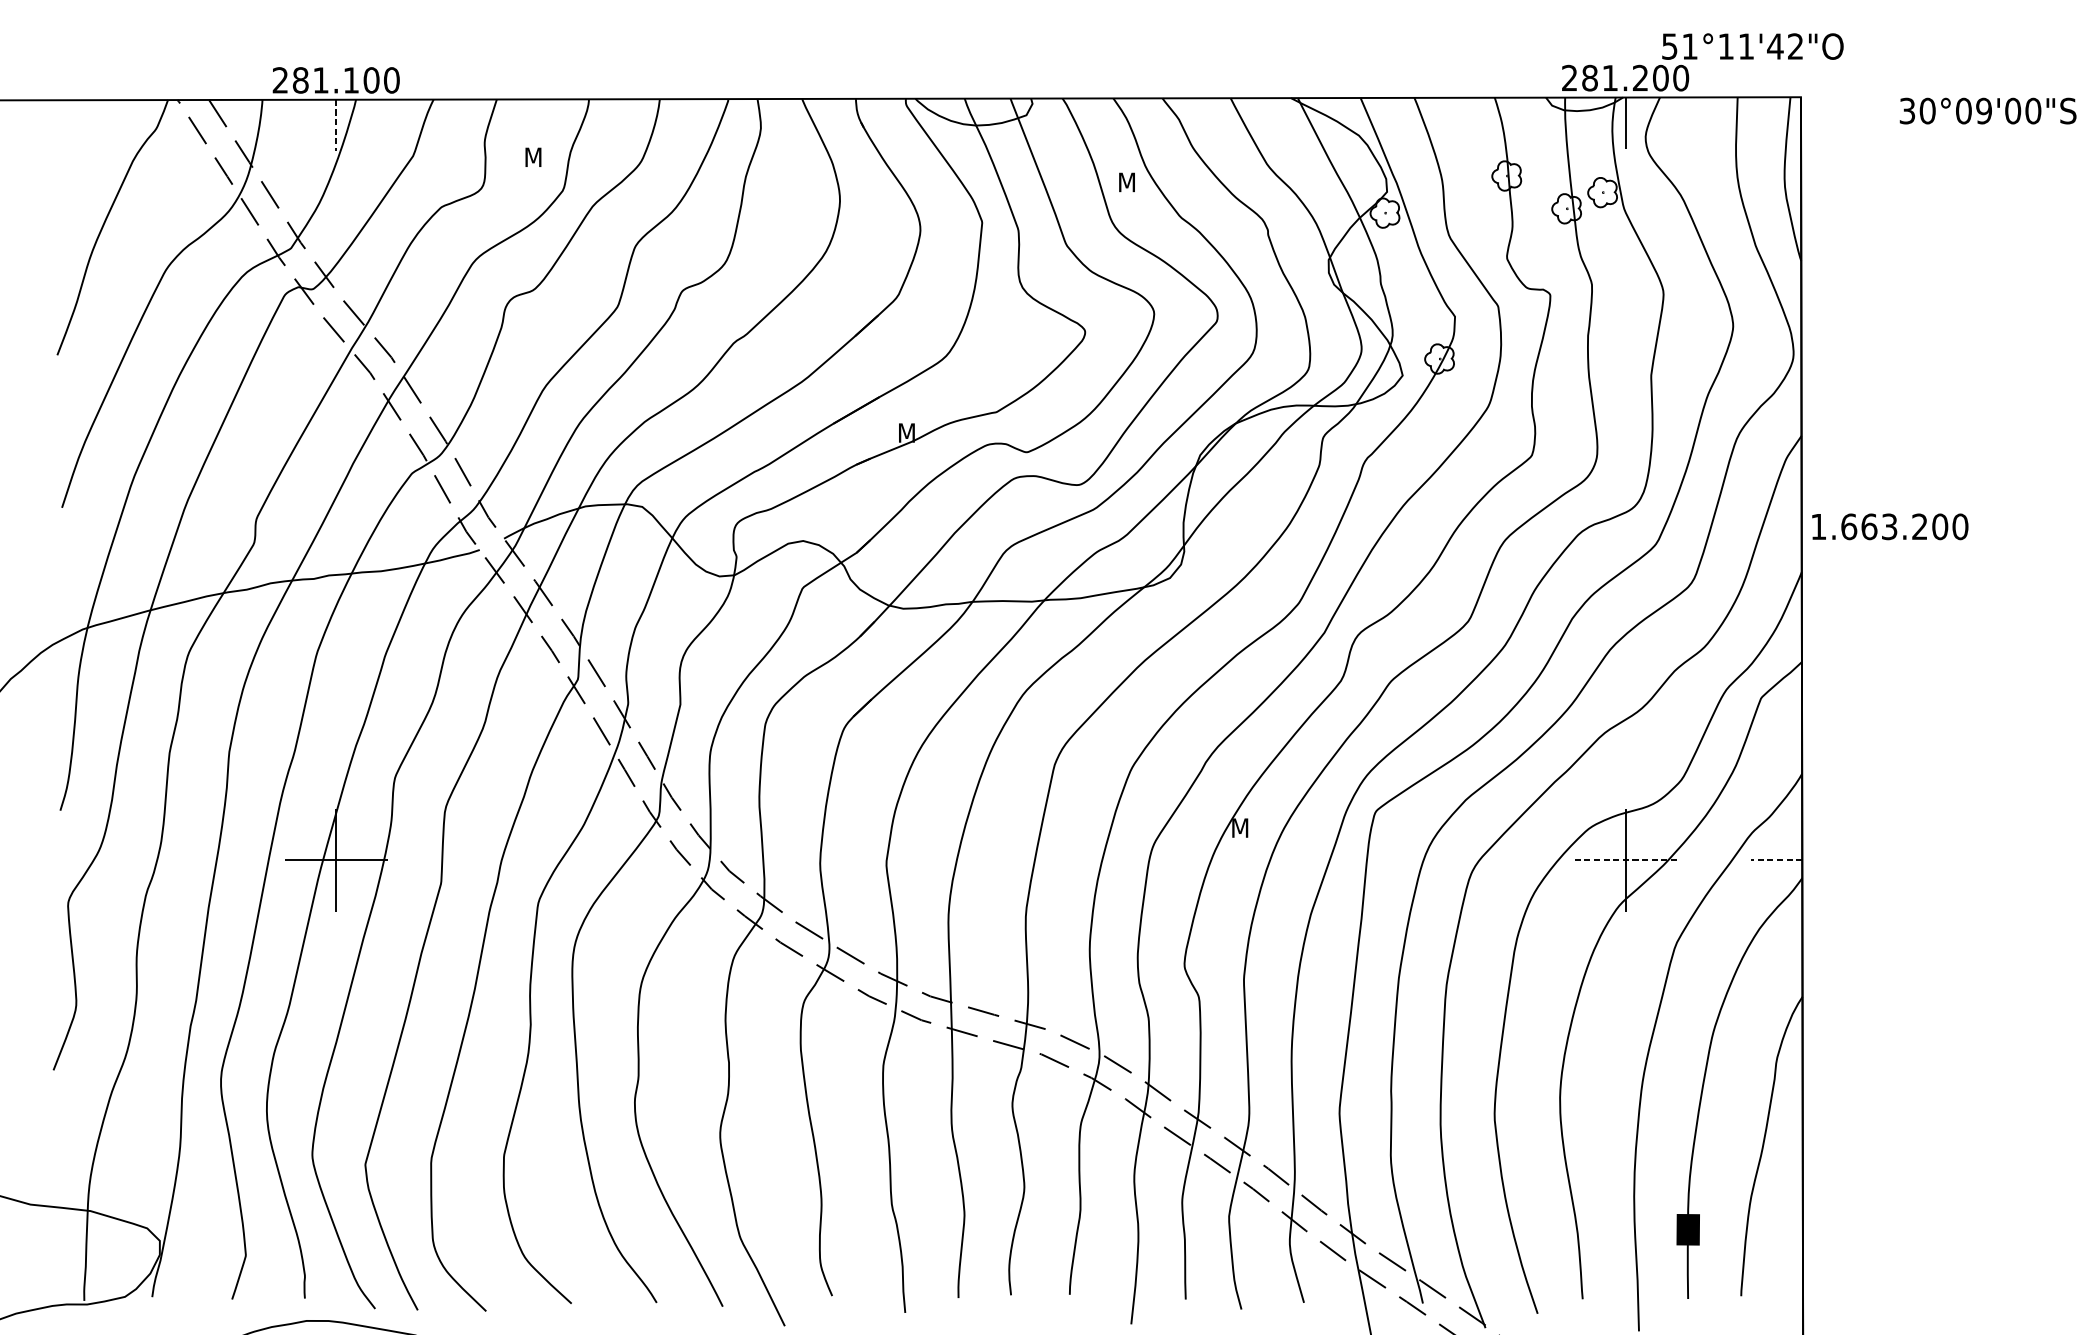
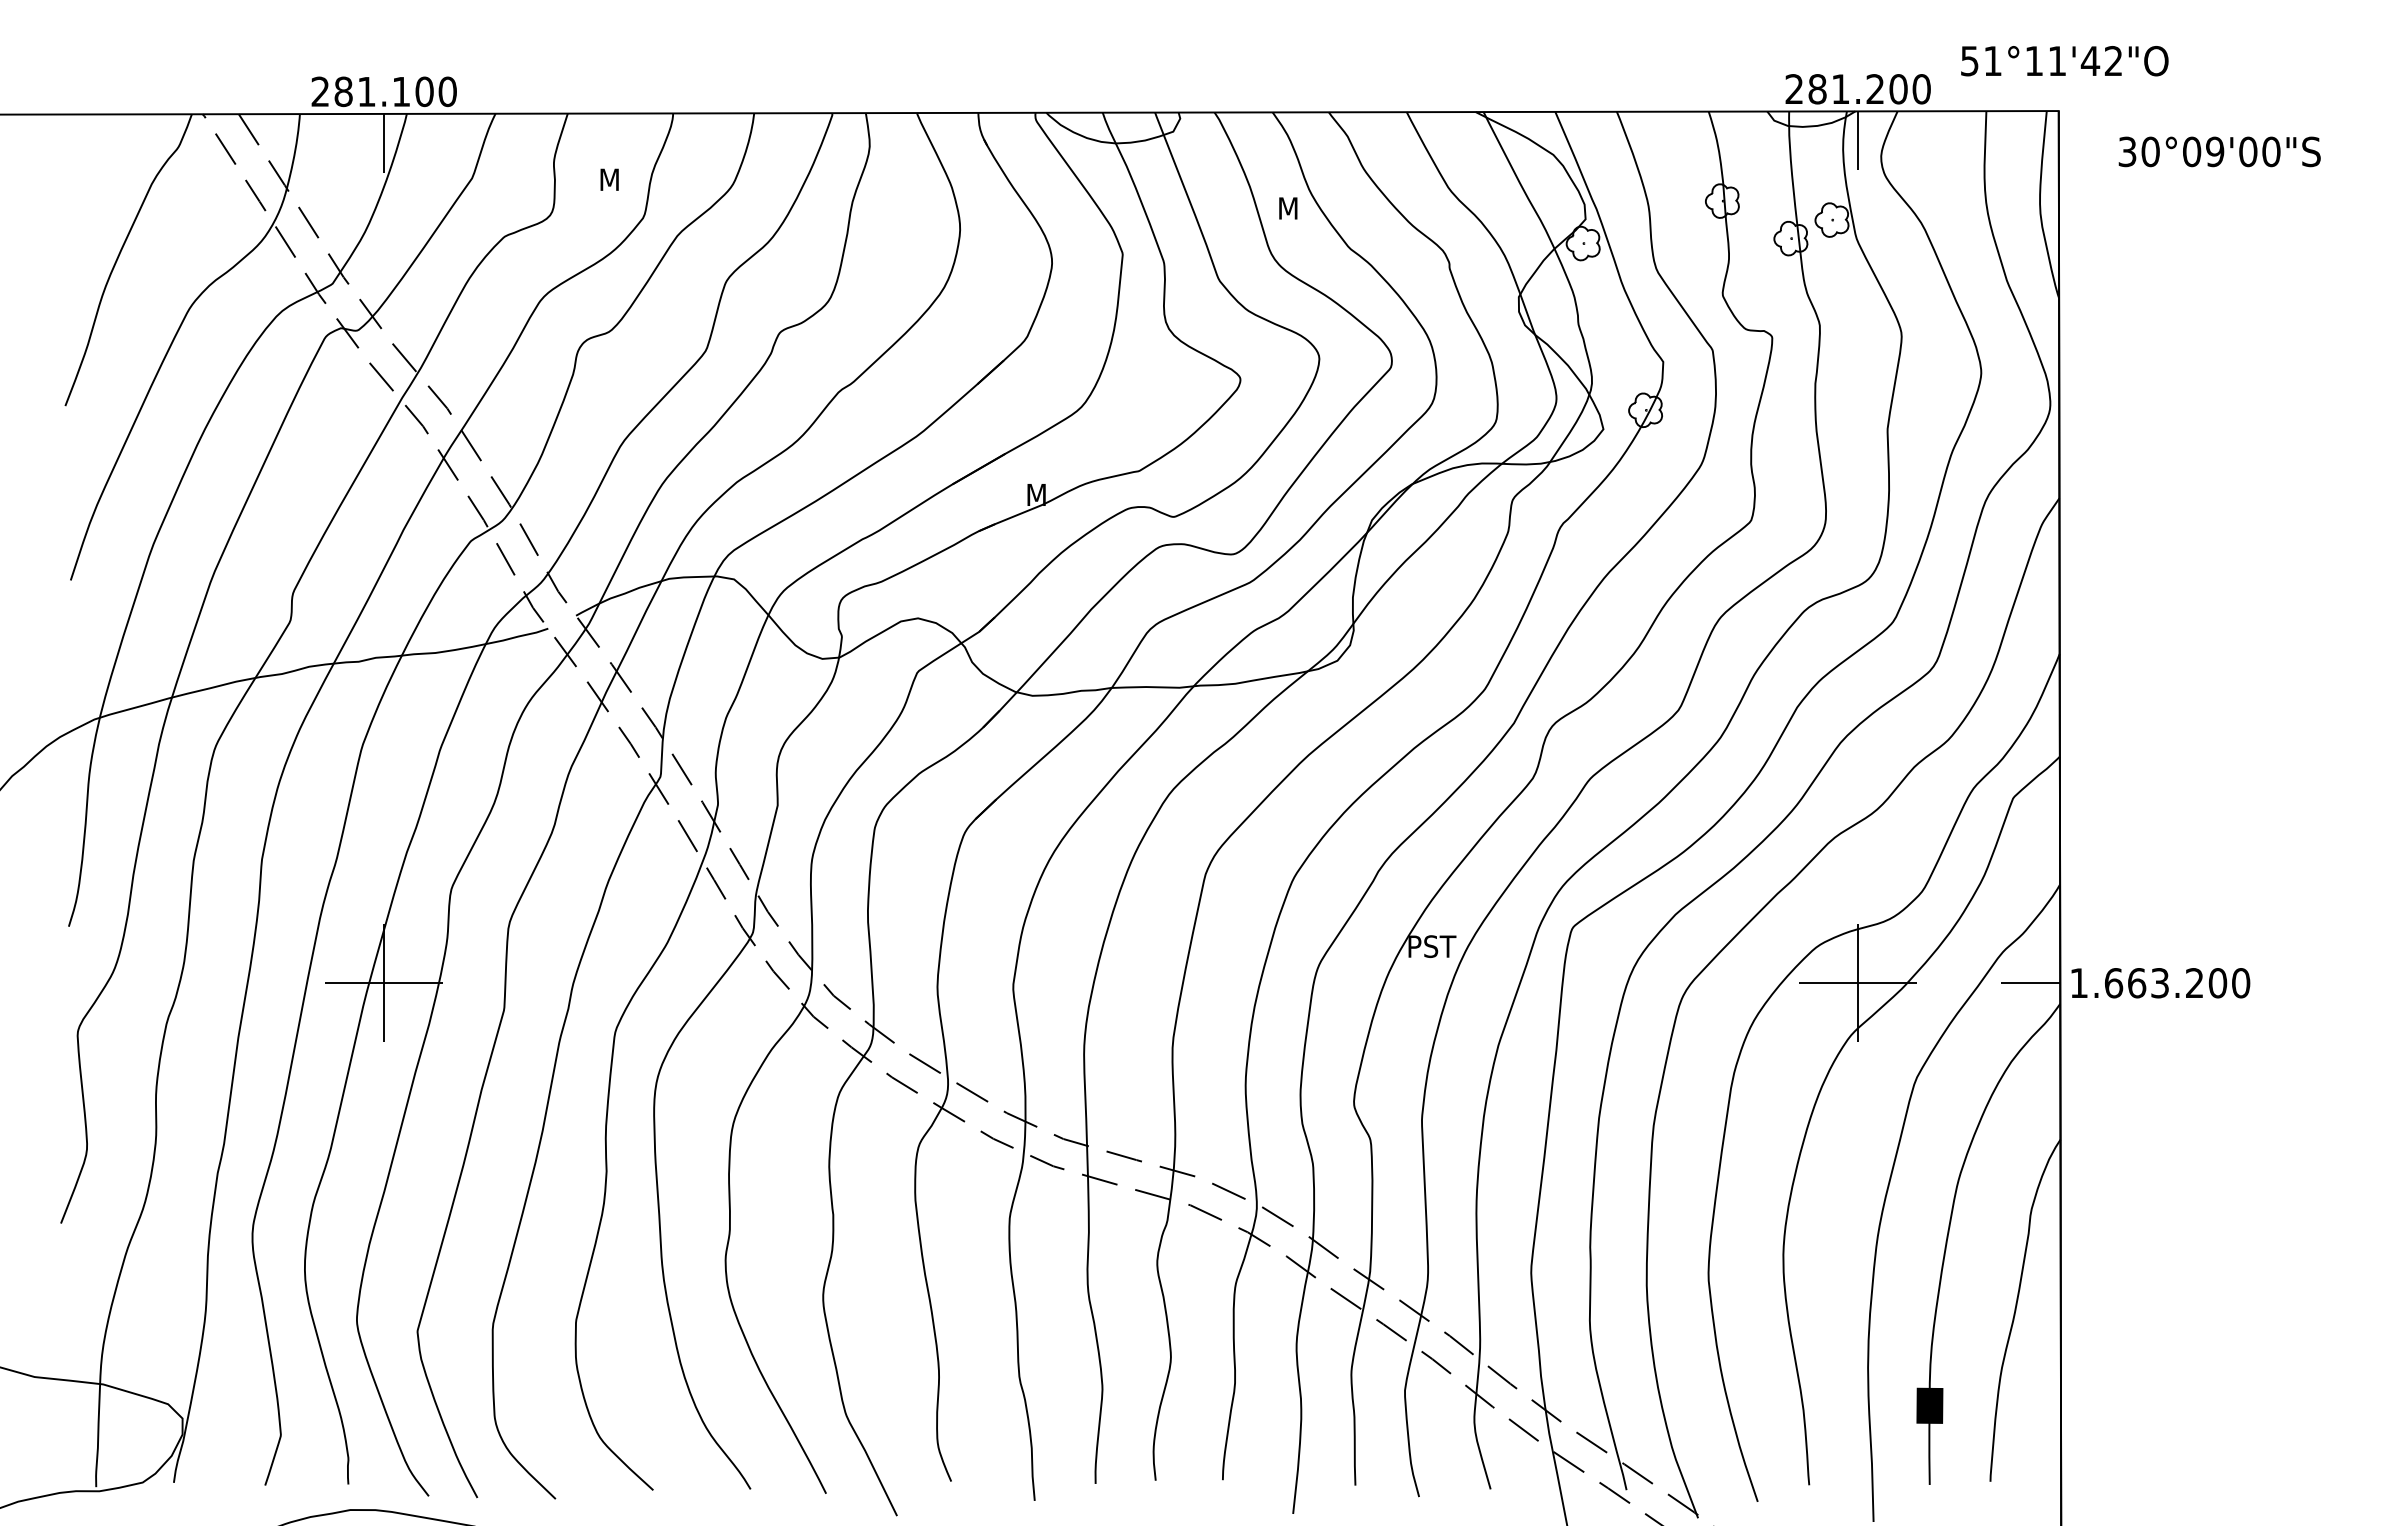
text: (1752, 46) -> (2064, 61), moved
text: (1987, 110) -> (2219, 151), moved
line: (336, 125) -> (384, 143), dashed -> solid
text: (1889, 527) -> (2160, 983), moved
text: (1254, 828) -> (1433, 946), M -> PST
line: (1625, 860) -> (1858, 983), dashed -> solid
line: (1776, 860) -> (2030, 983), dashed -> solid

